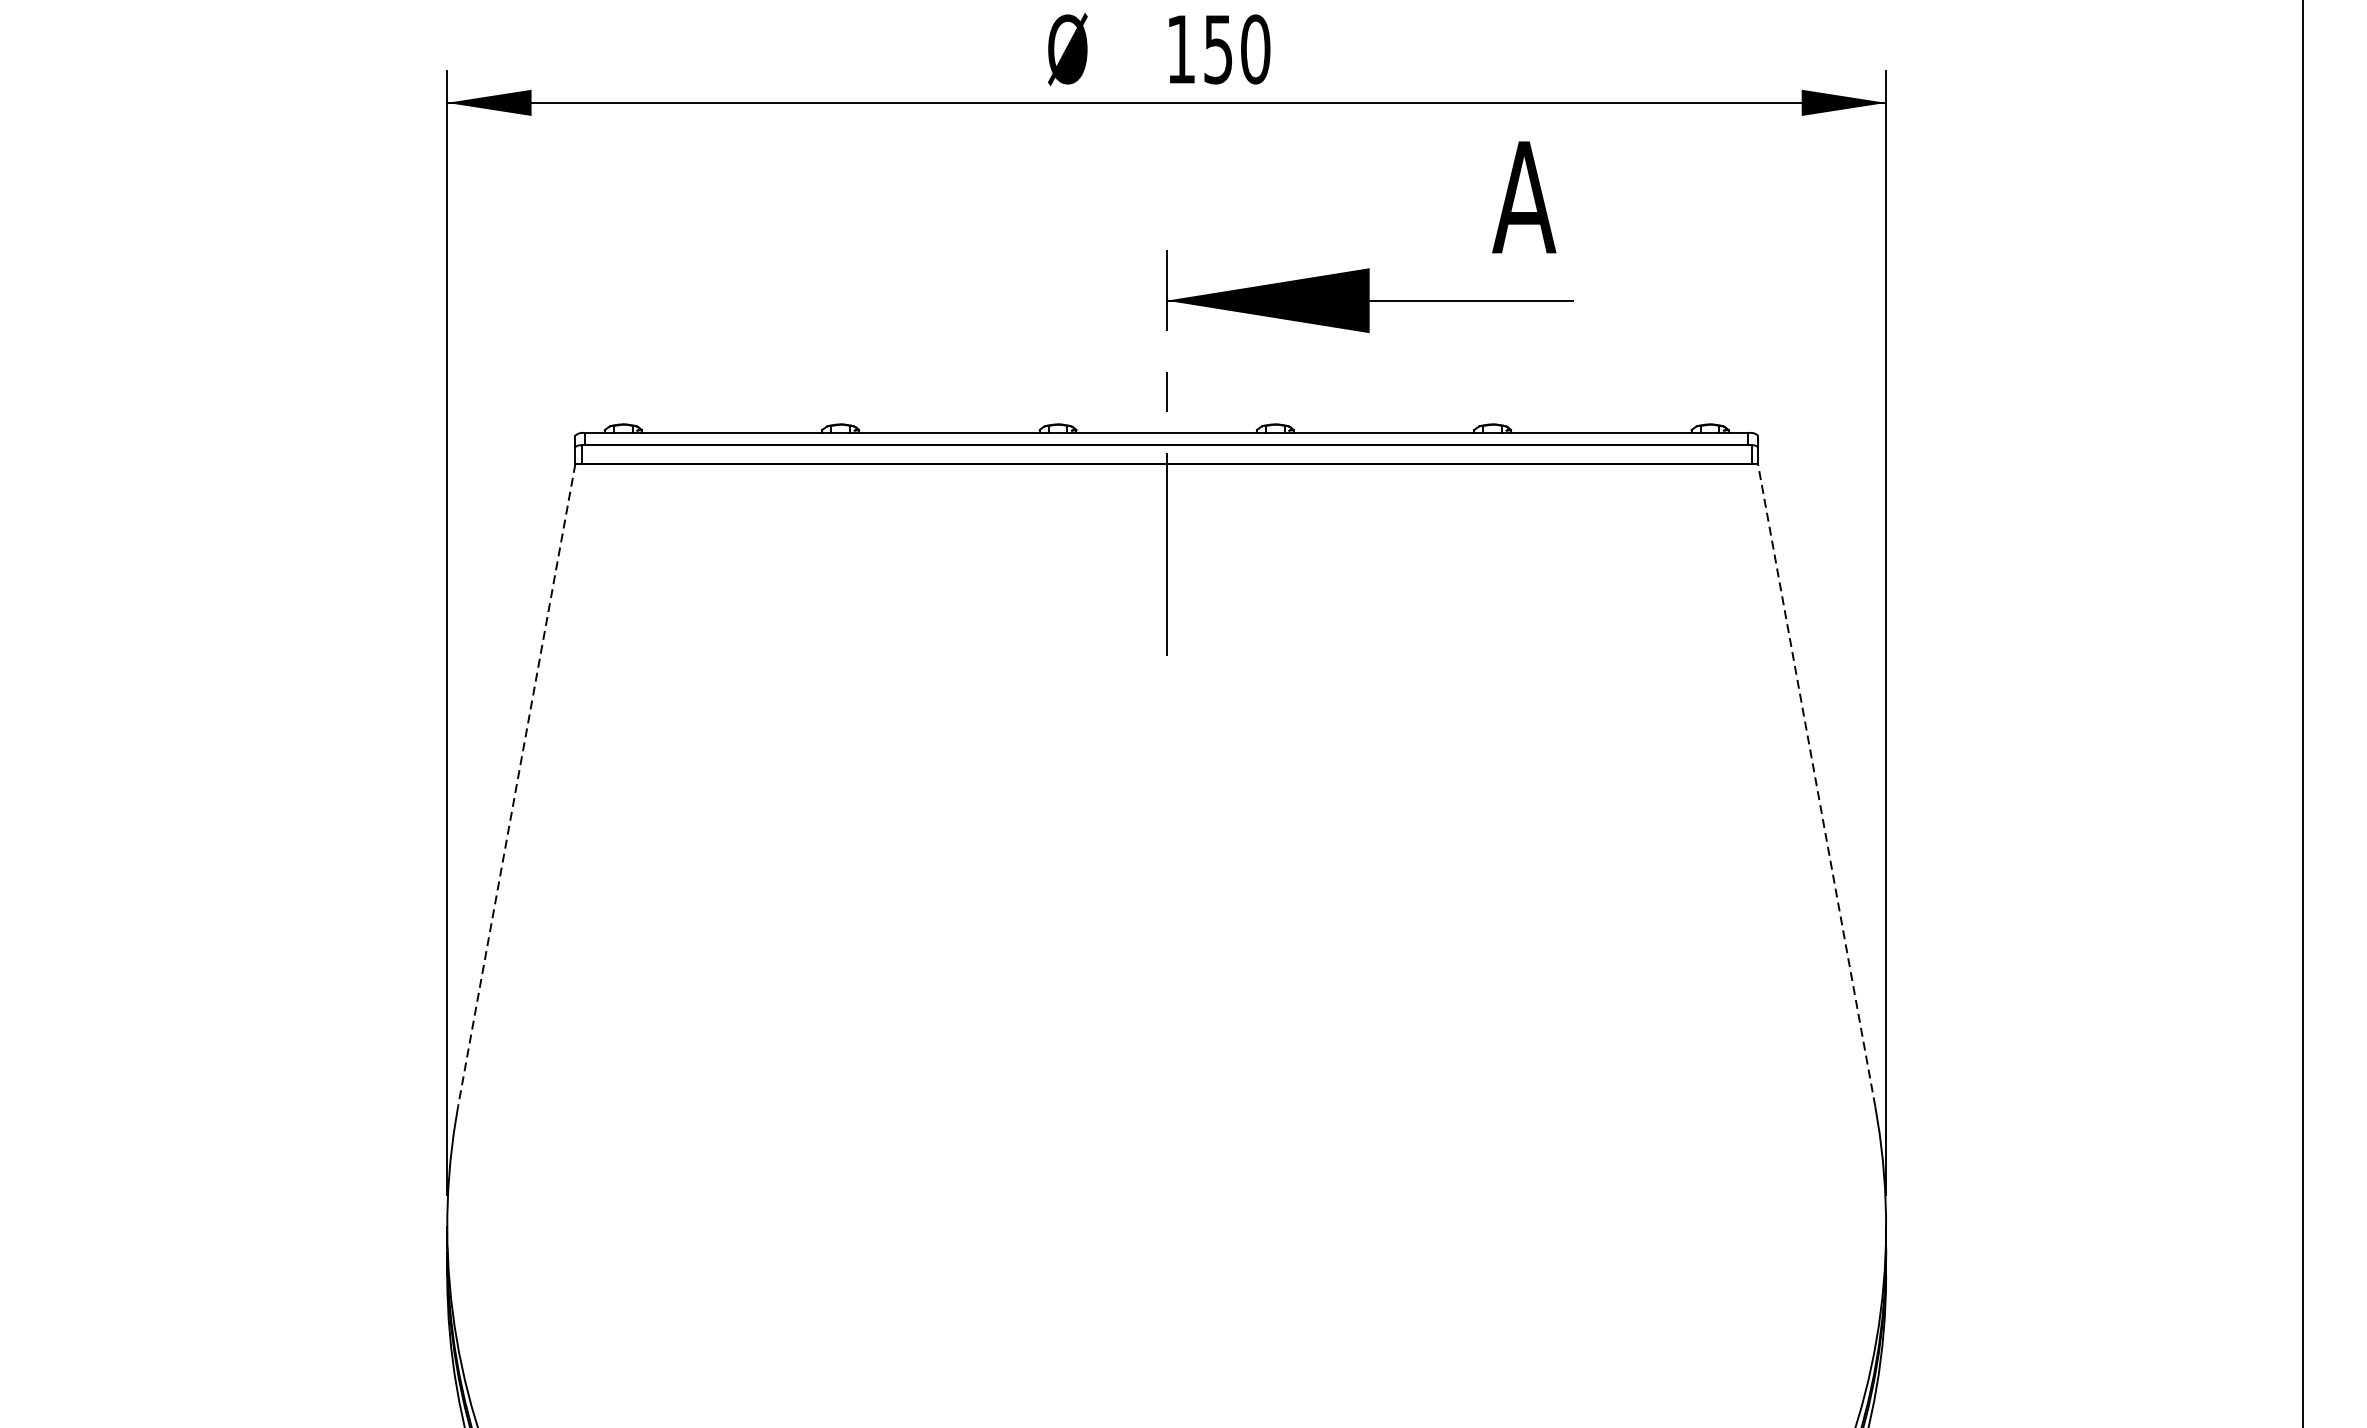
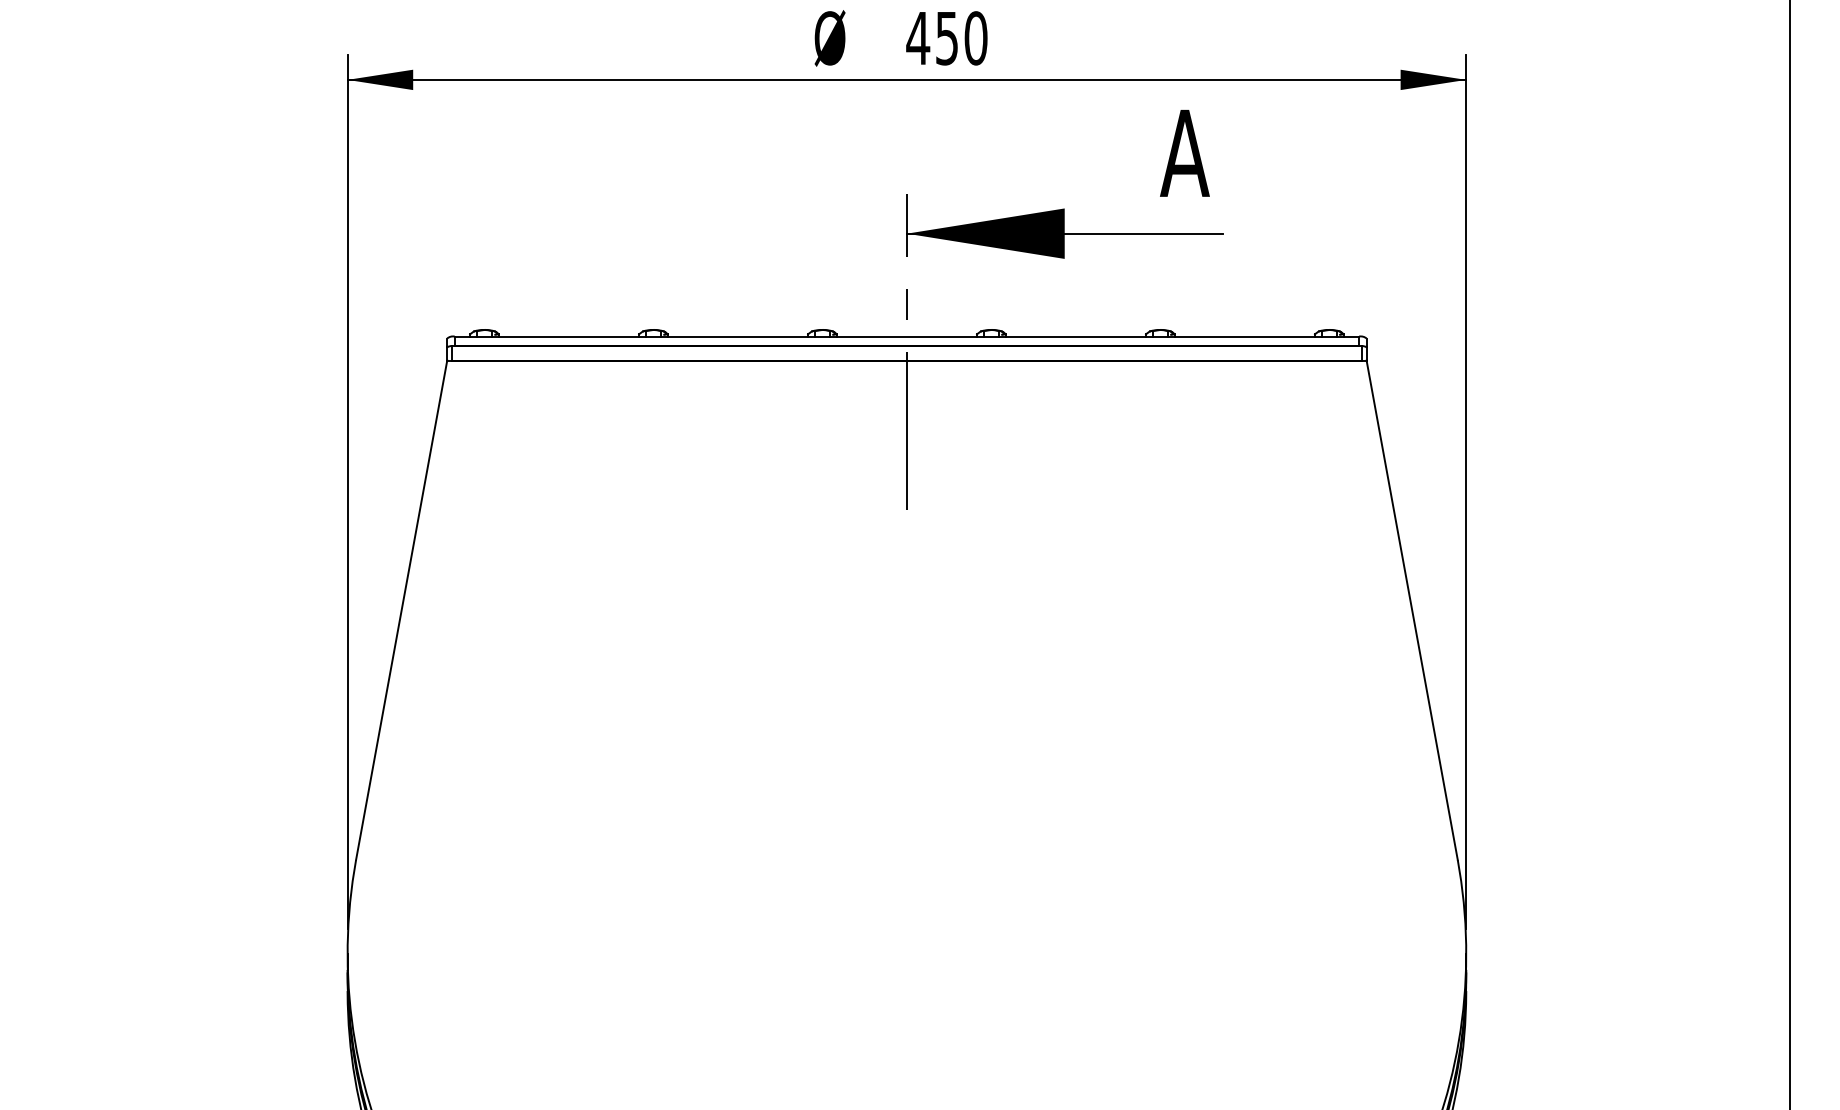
text: (1181, 49) -> (918, 38), 150 -> 450
line: (516, 785) -> (401, 610), dashed -> solid
line: (1817, 785) -> (1412, 610), dashed -> solid

